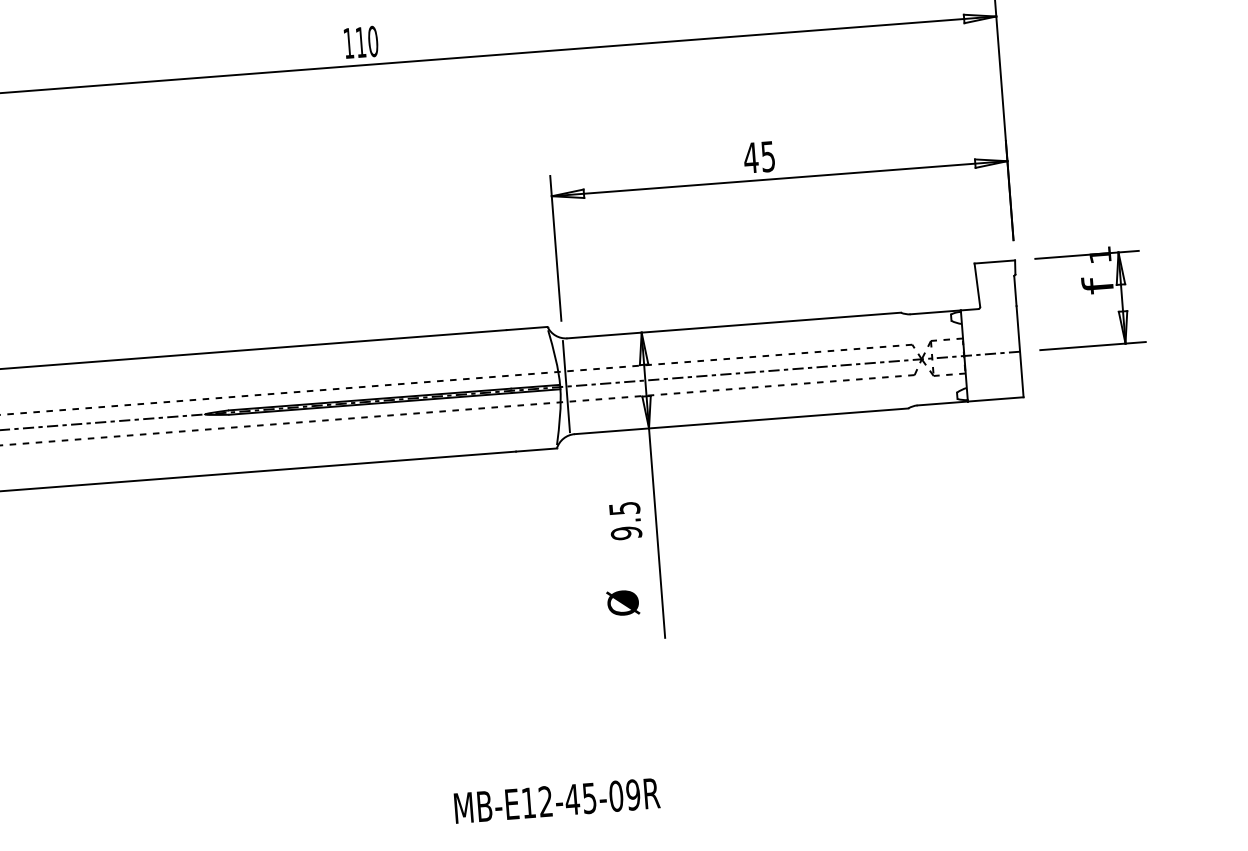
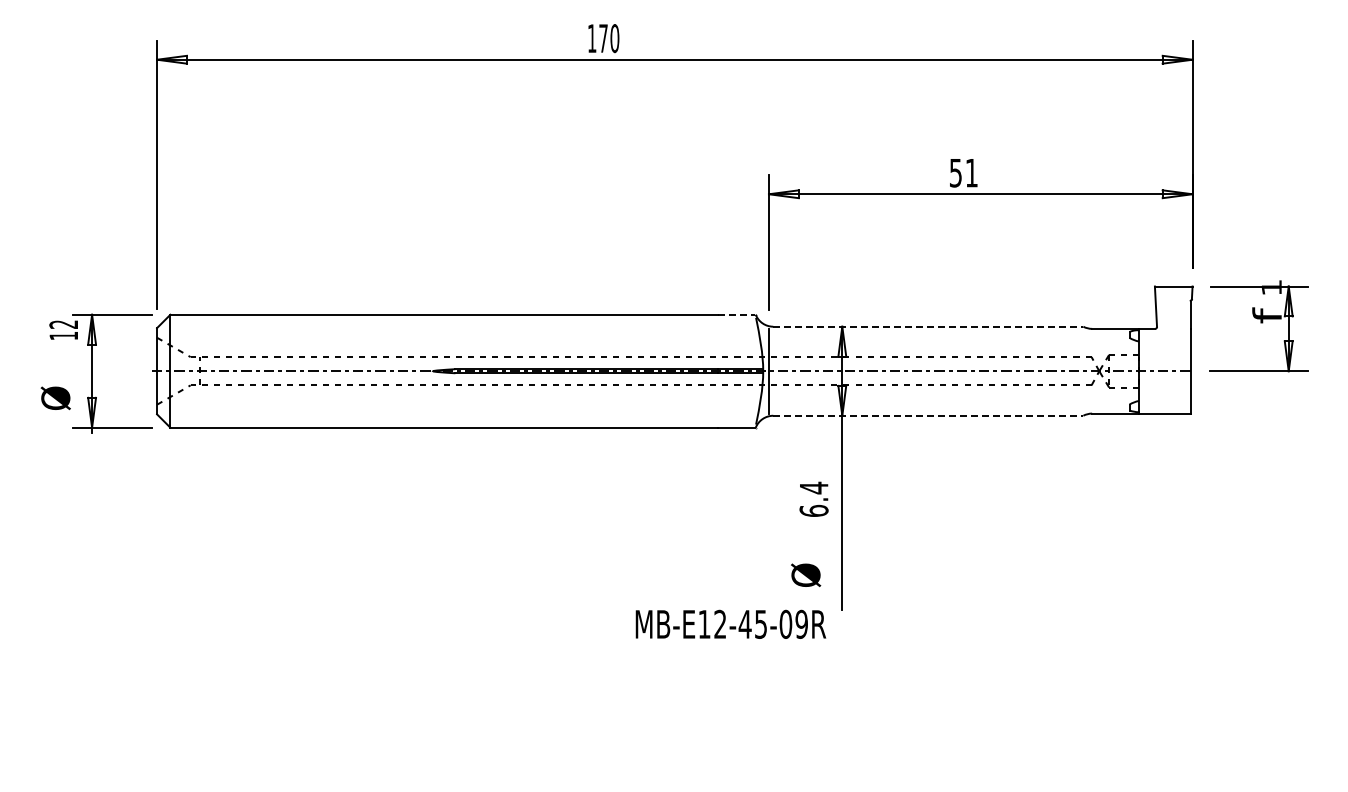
text: (360, 42) -> (603, 38), 110 -> 170
text: (759, 157) -> (963, 173), 45 -> 51
line: (734, 325) -> (928, 326), solid -> dashed
line: (526, 328) -> (736, 314), solid -> dashed
line: (741, 421) -> (928, 415), solid -> dashed
text: (624, 520) -> (813, 499), 9.5 -> 6.4
text: (556, 799) -> (730, 623), moved

